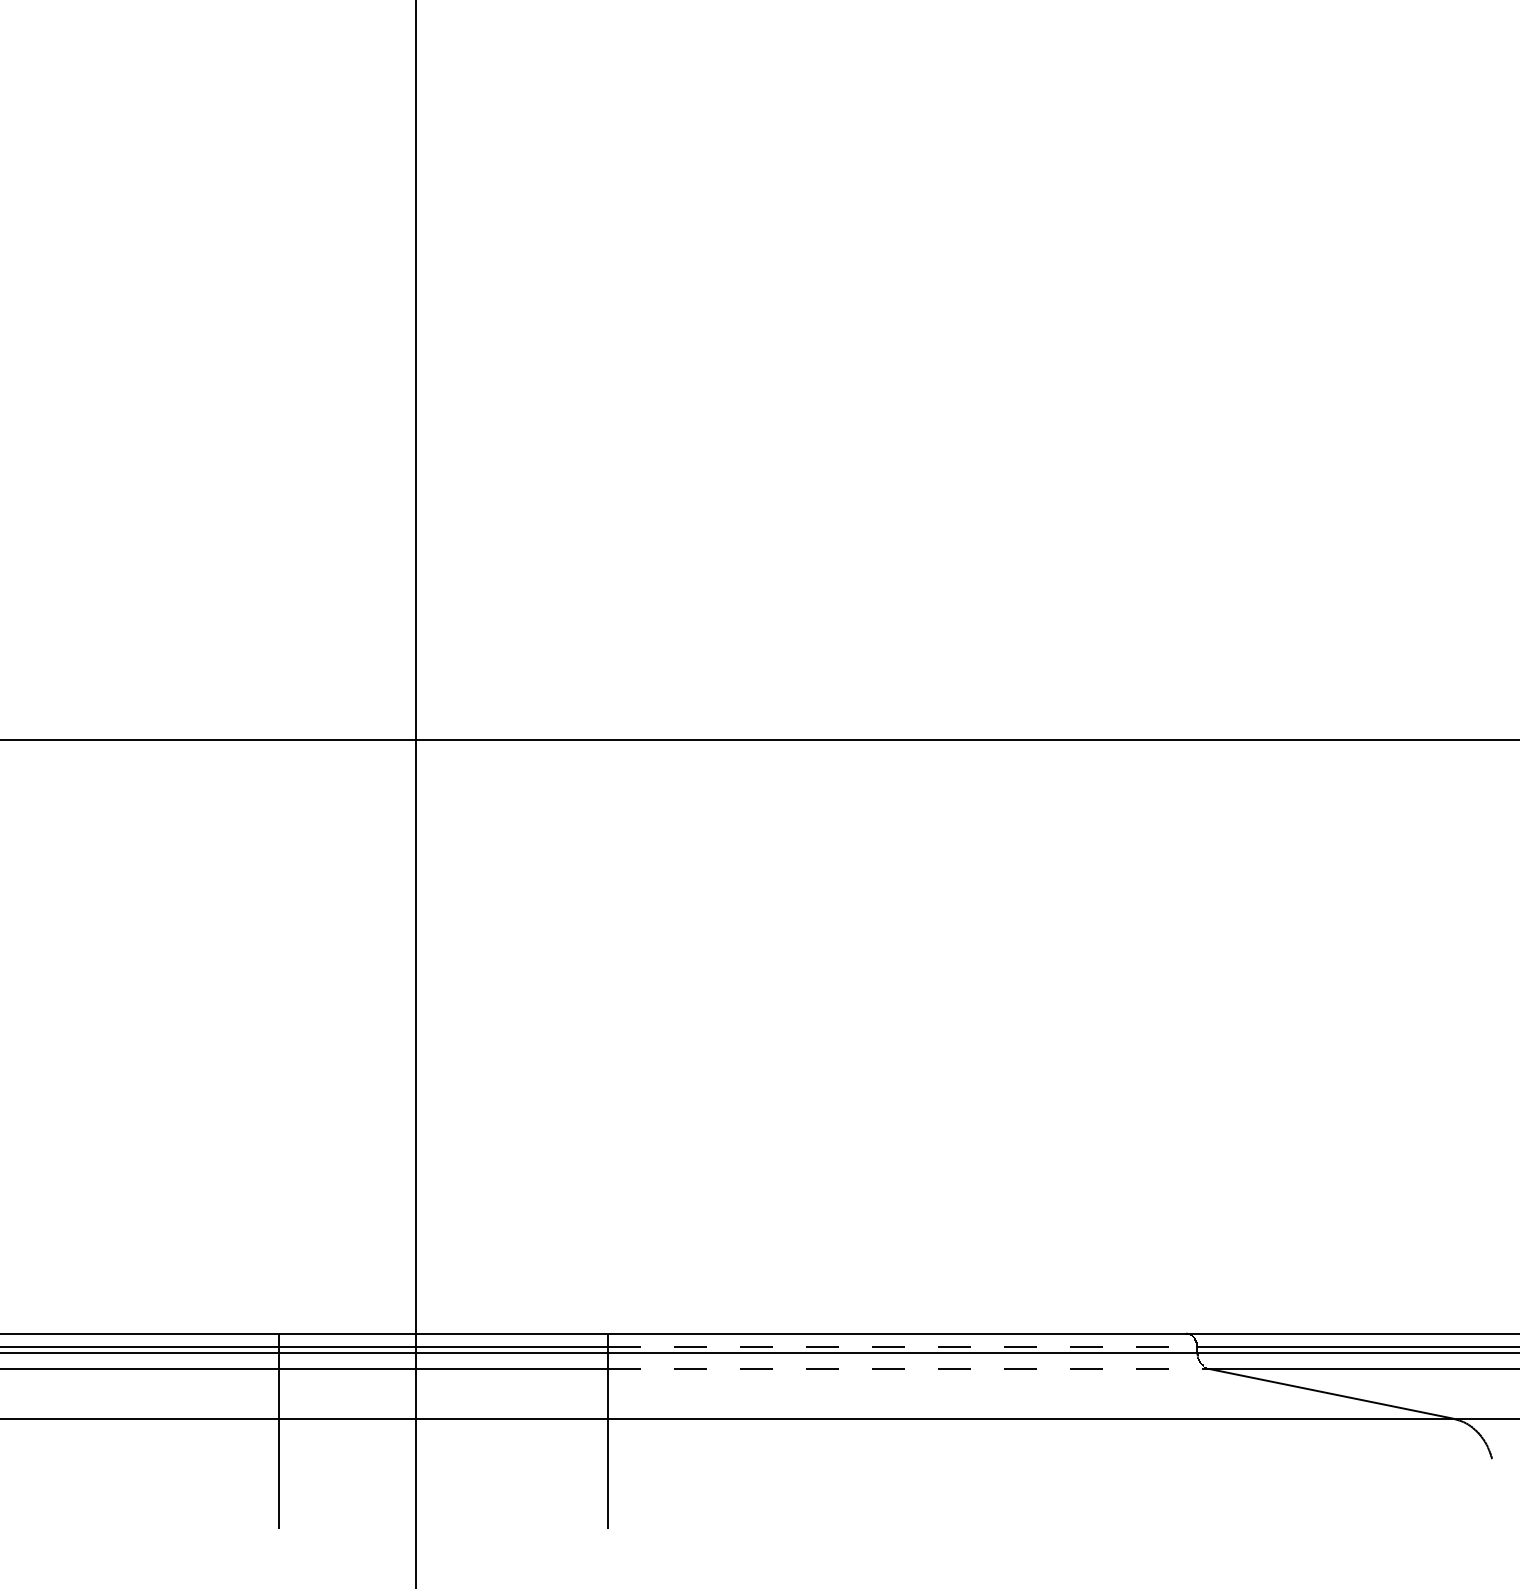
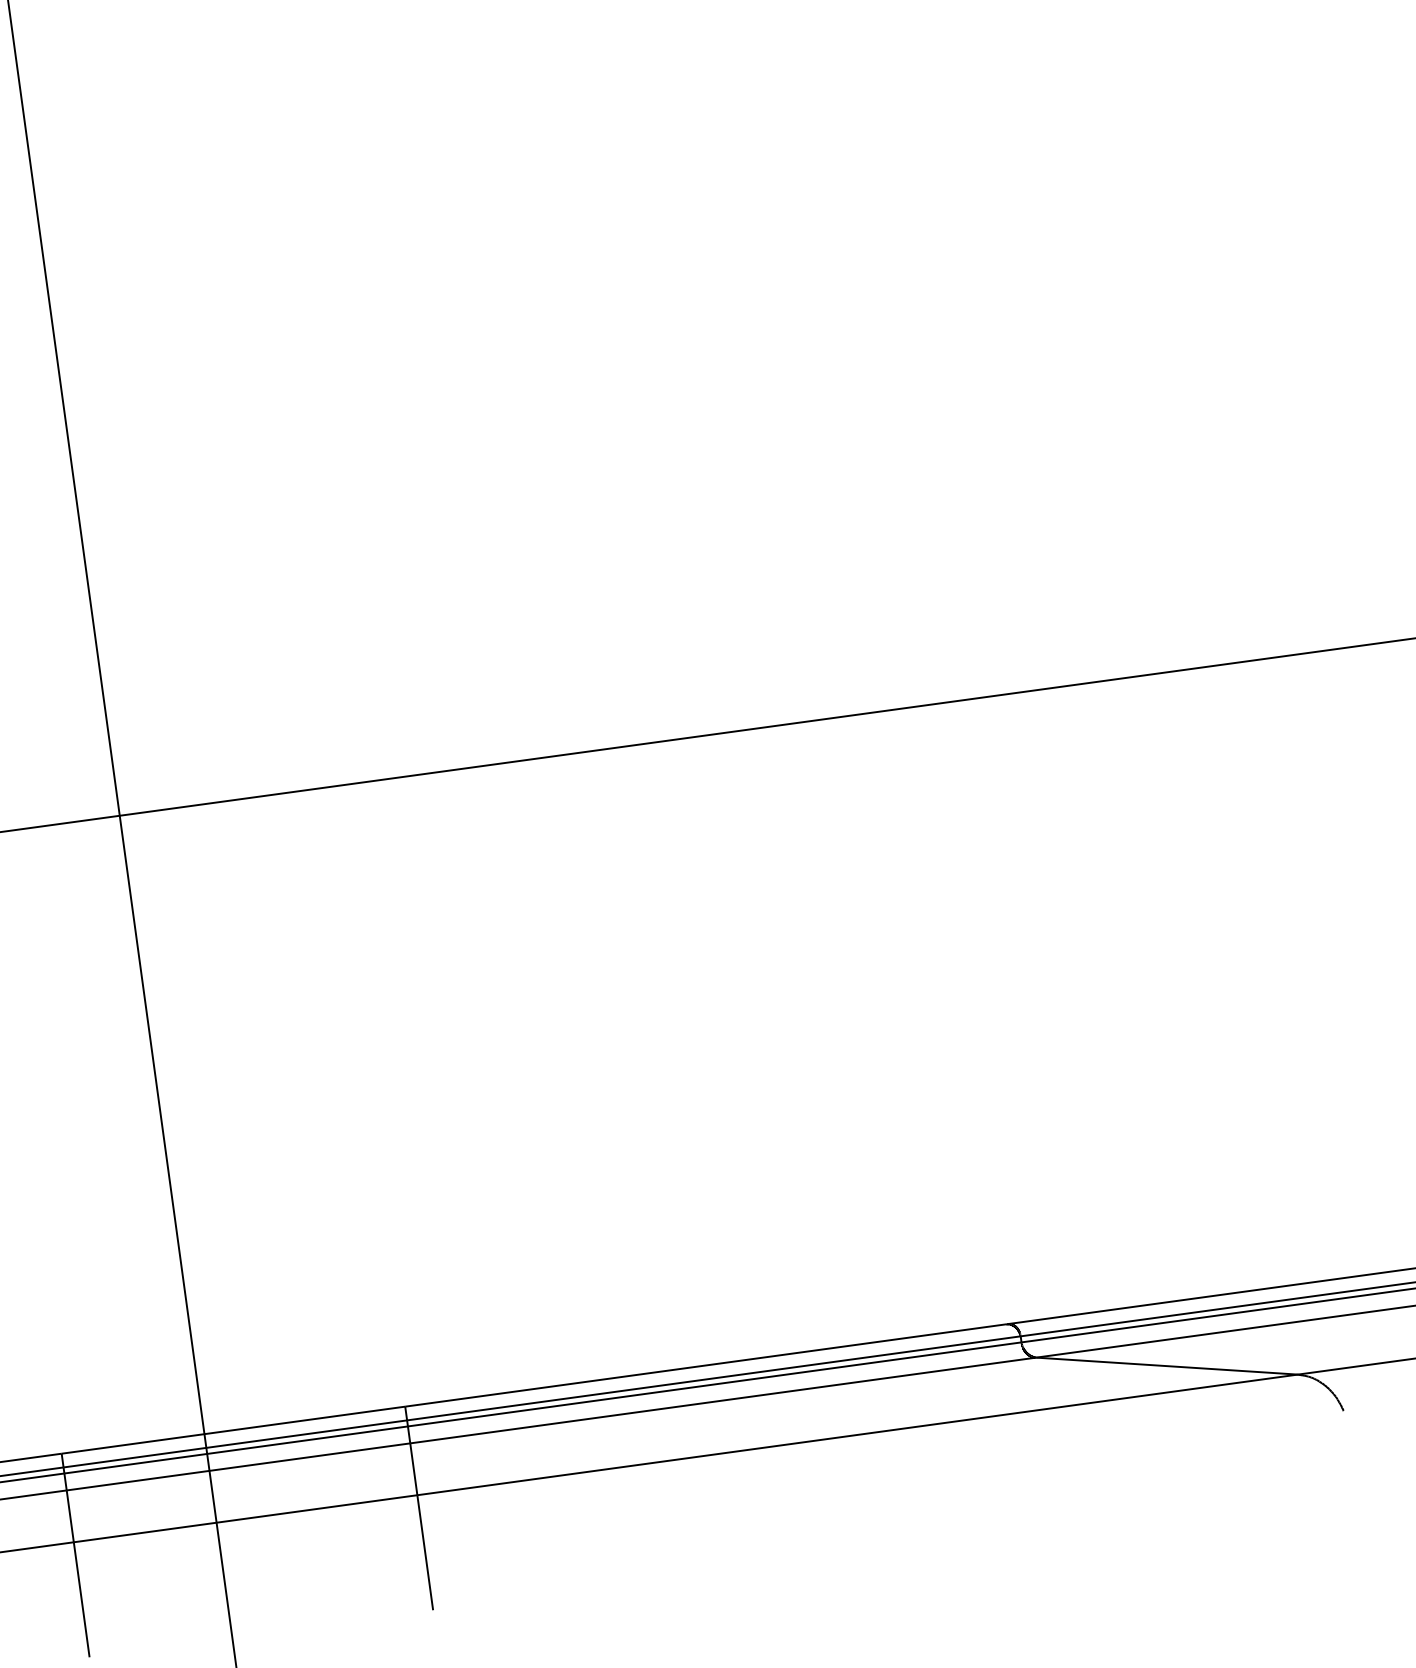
line: (902, 1346) -> (713, 1377), dashed -> solid
line: (909, 1368) -> (723, 1399), dashed -> solid

